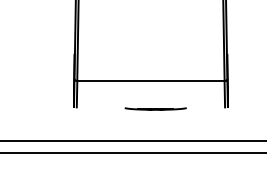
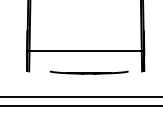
part: (155, 108) -> (89, 72), size x1.67

